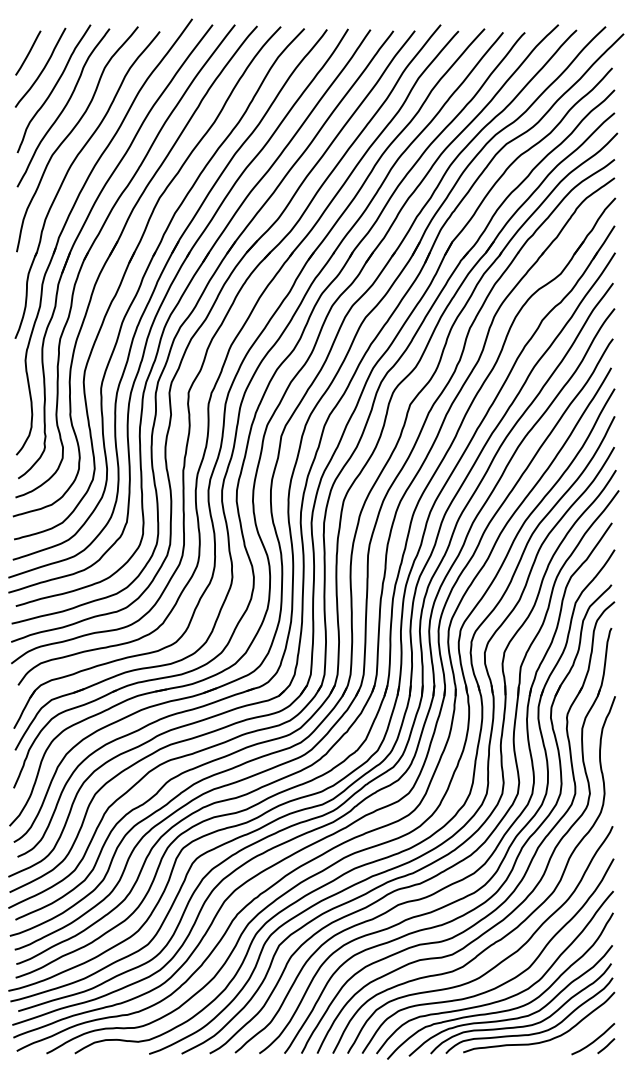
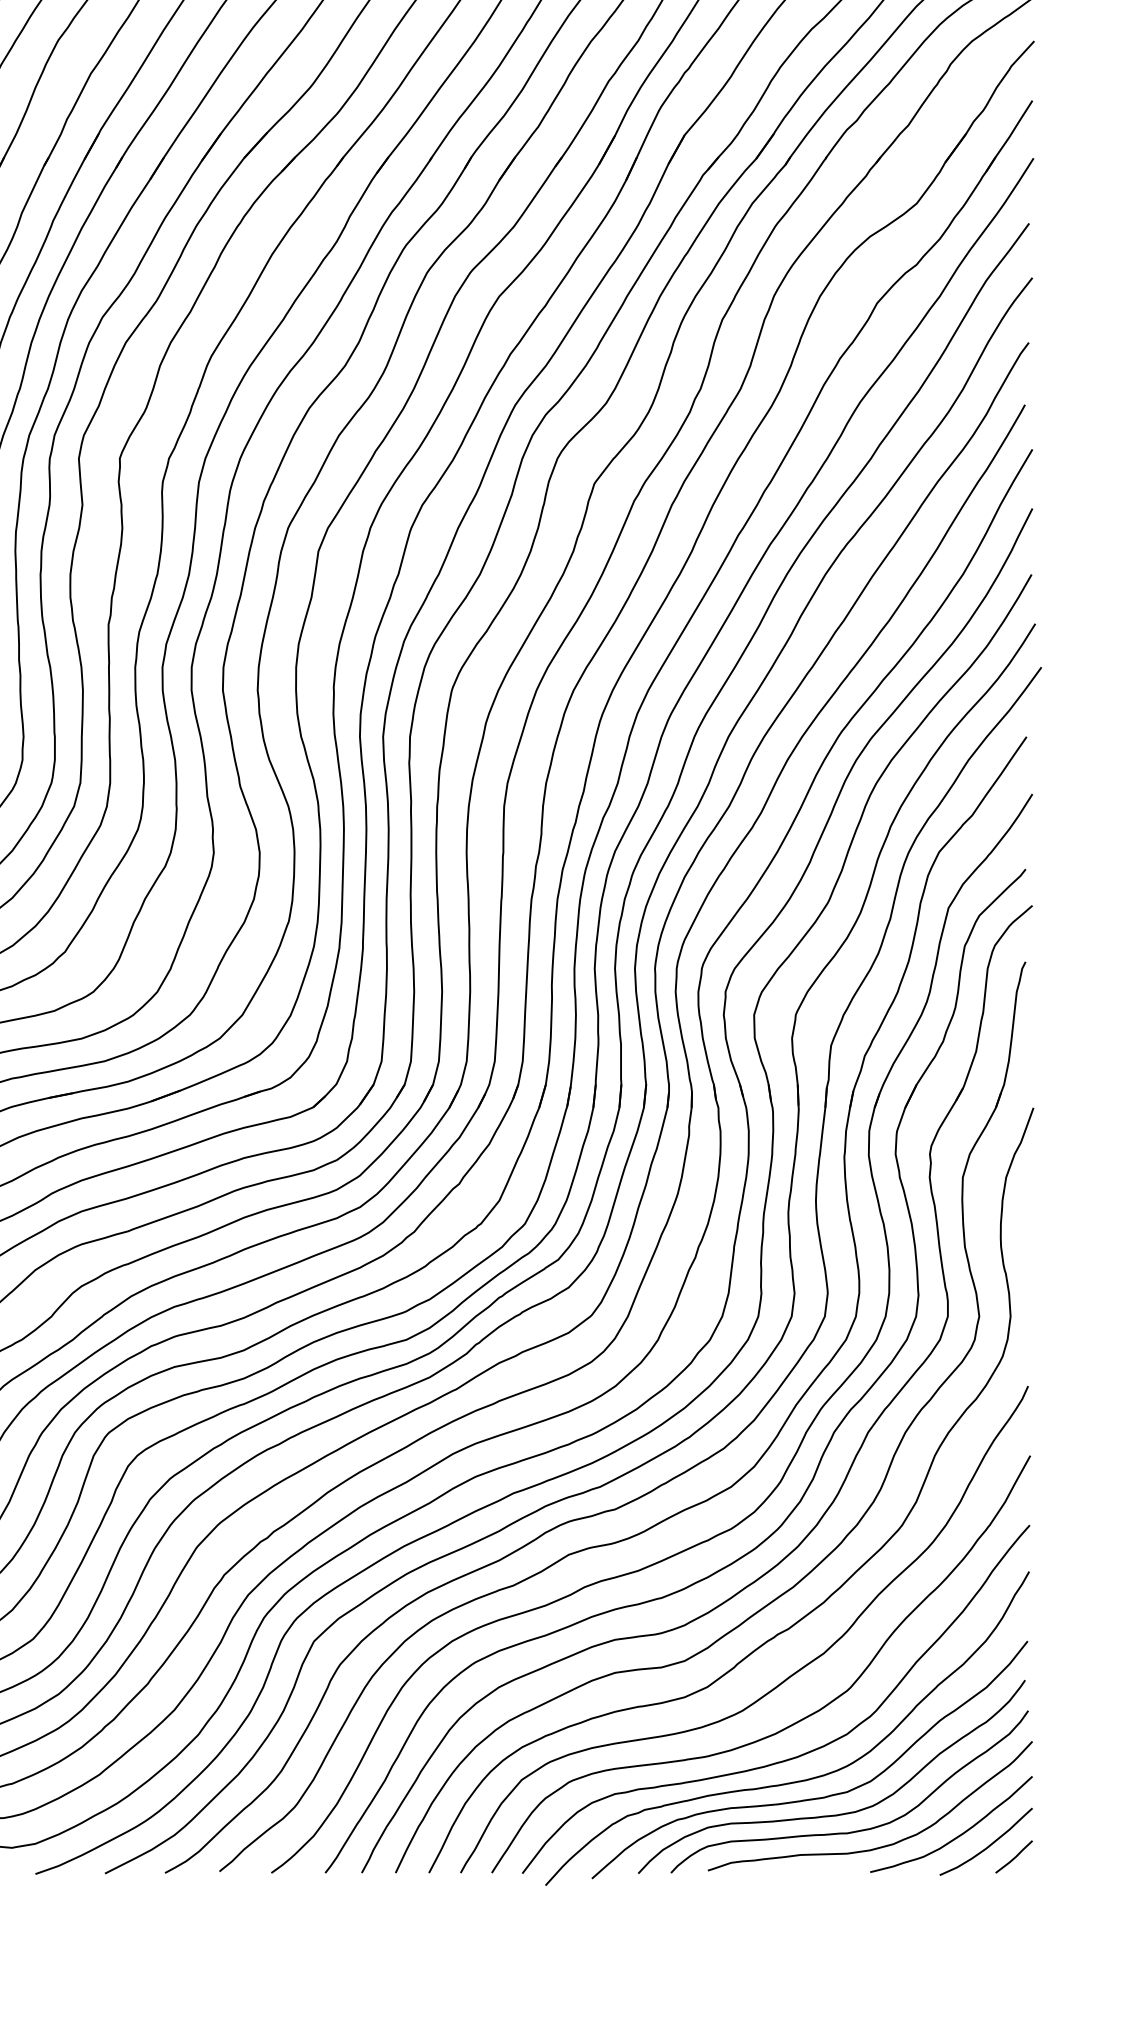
curve: (581, 1034) -> (961, 1832), added

